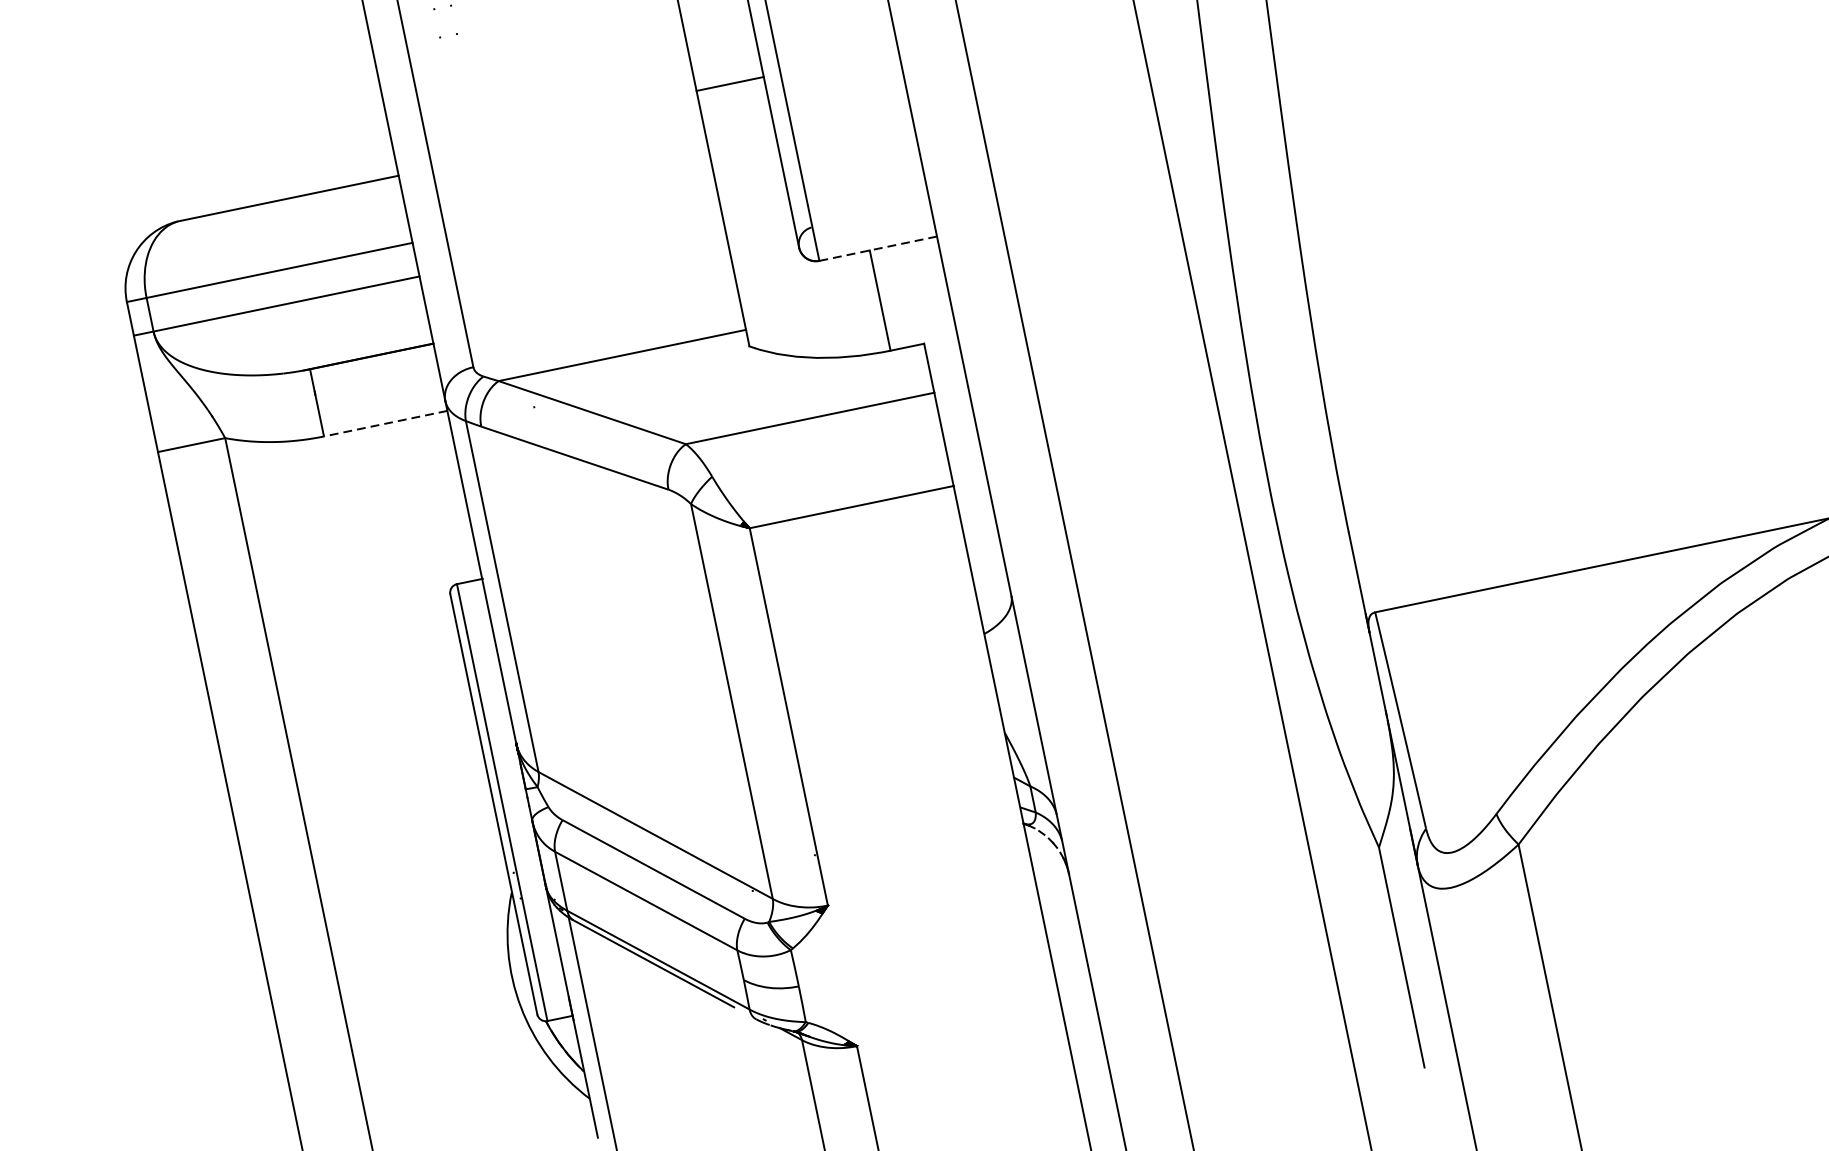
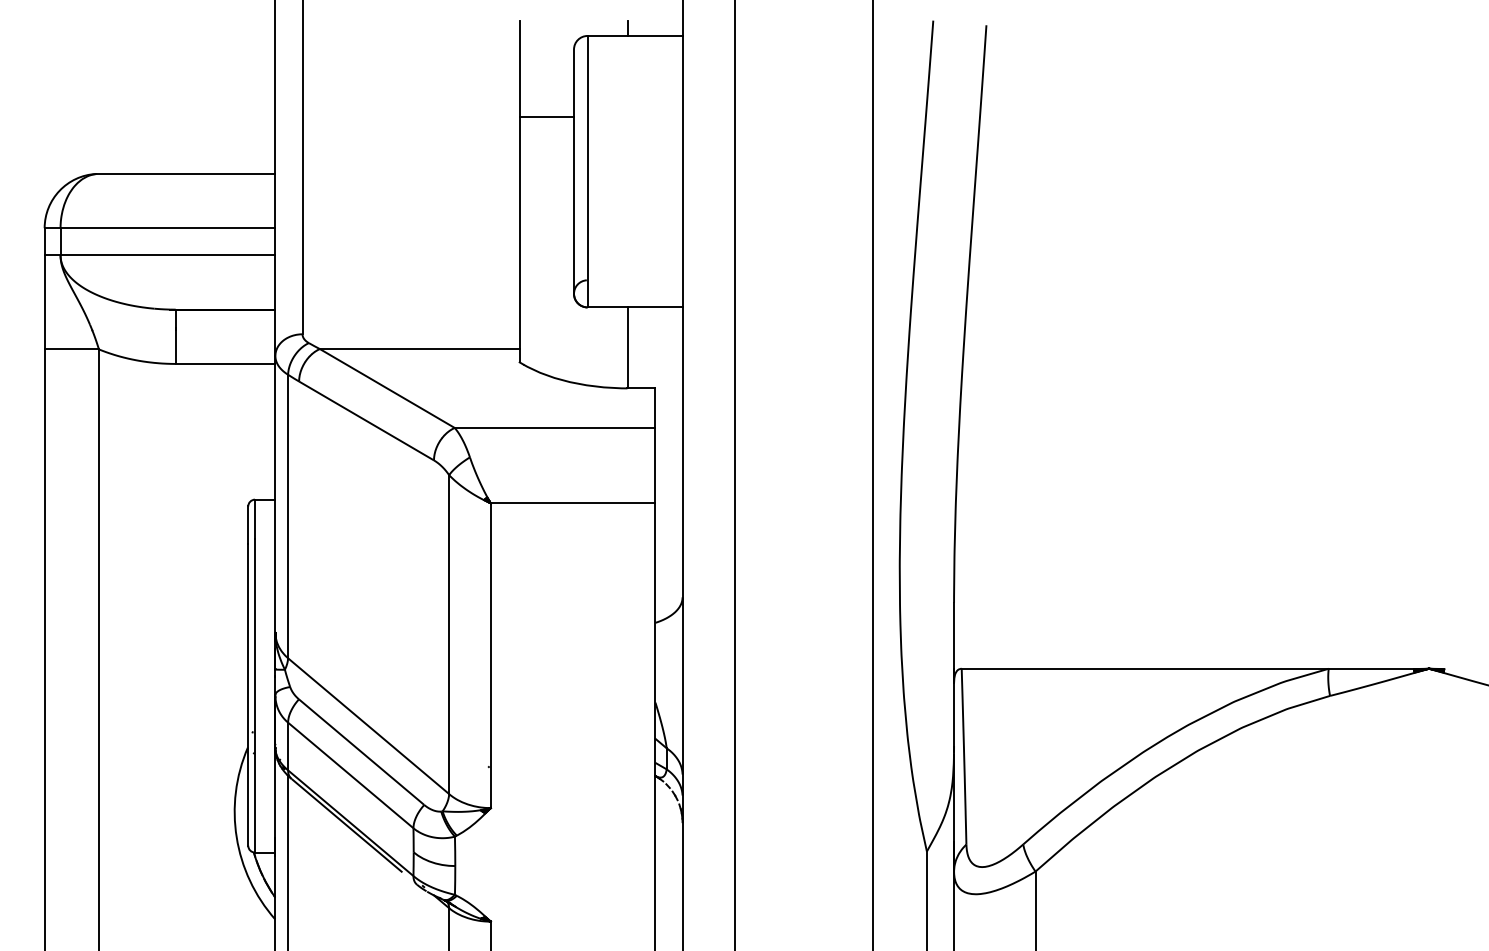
line: (729, 84) -> (546, 117), moved
line: (878, 248) -> (635, 307), dashed -> solid
line: (385, 423) -> (225, 363), dashed -> solid

